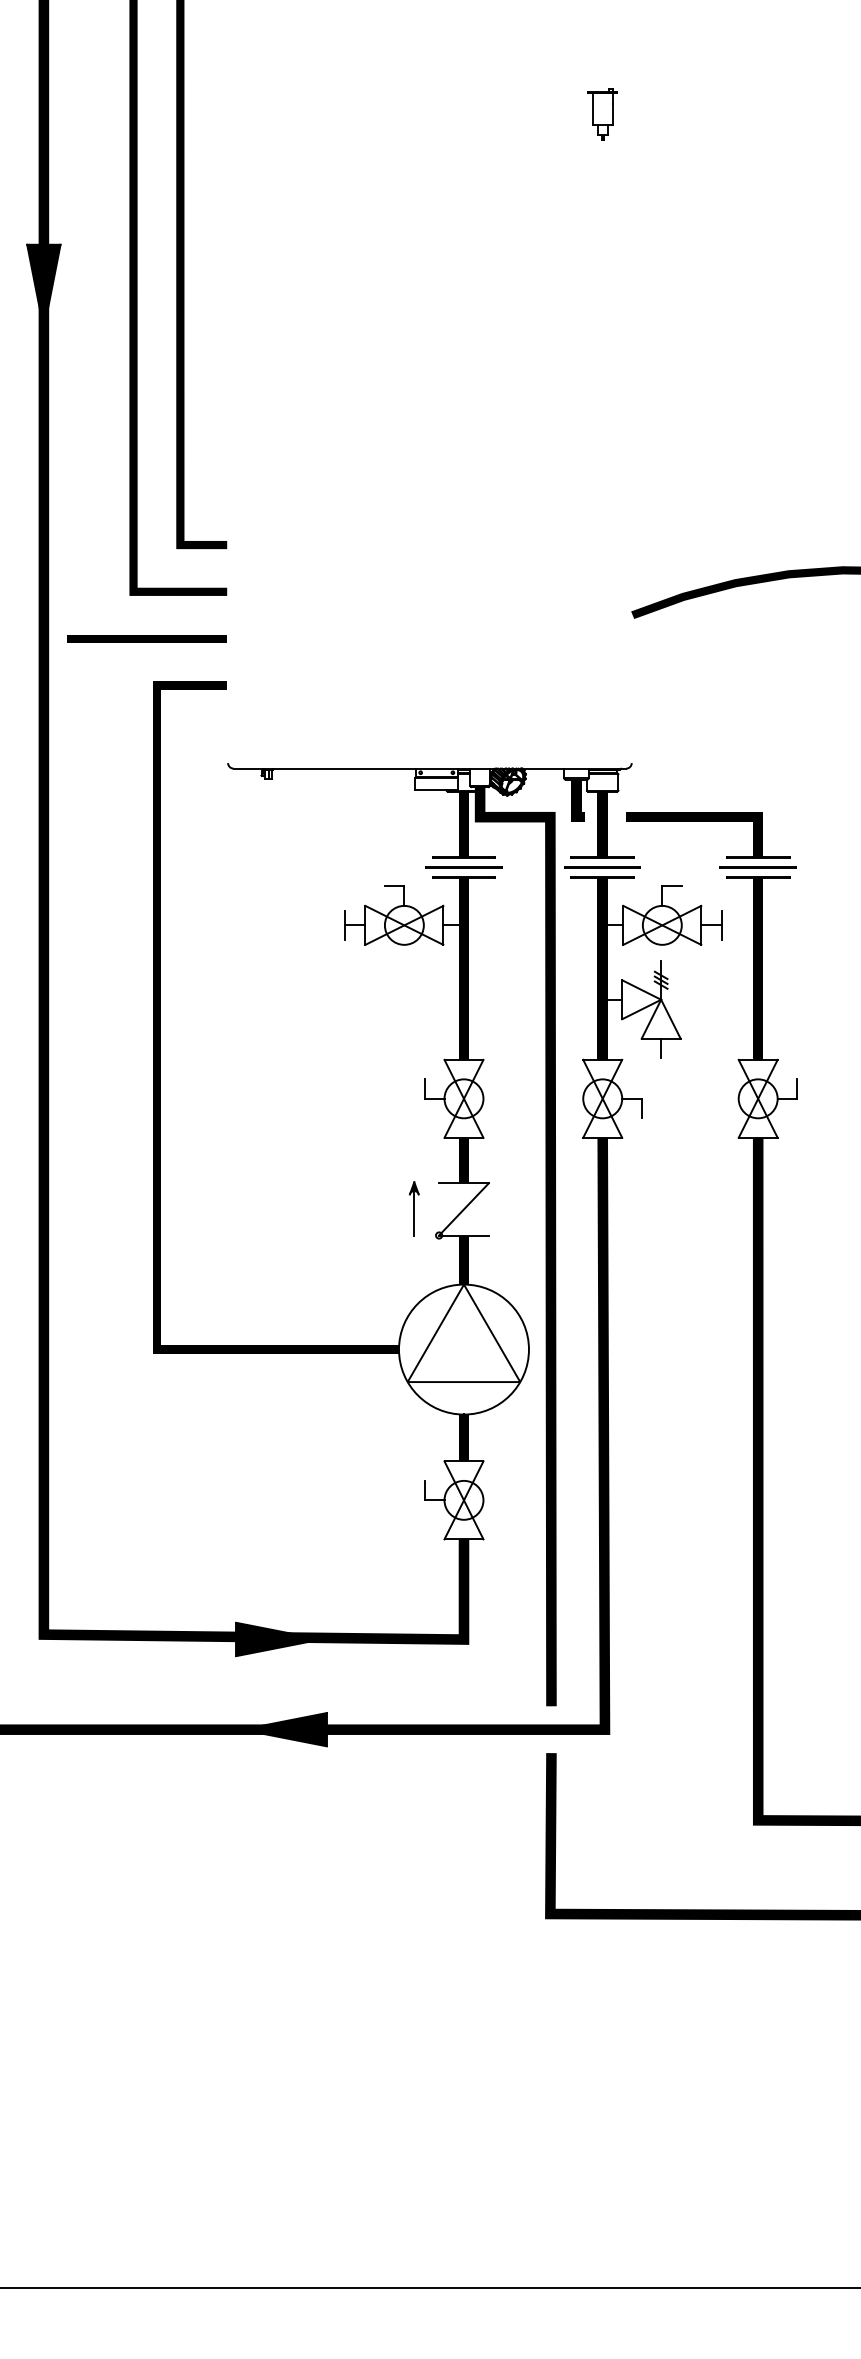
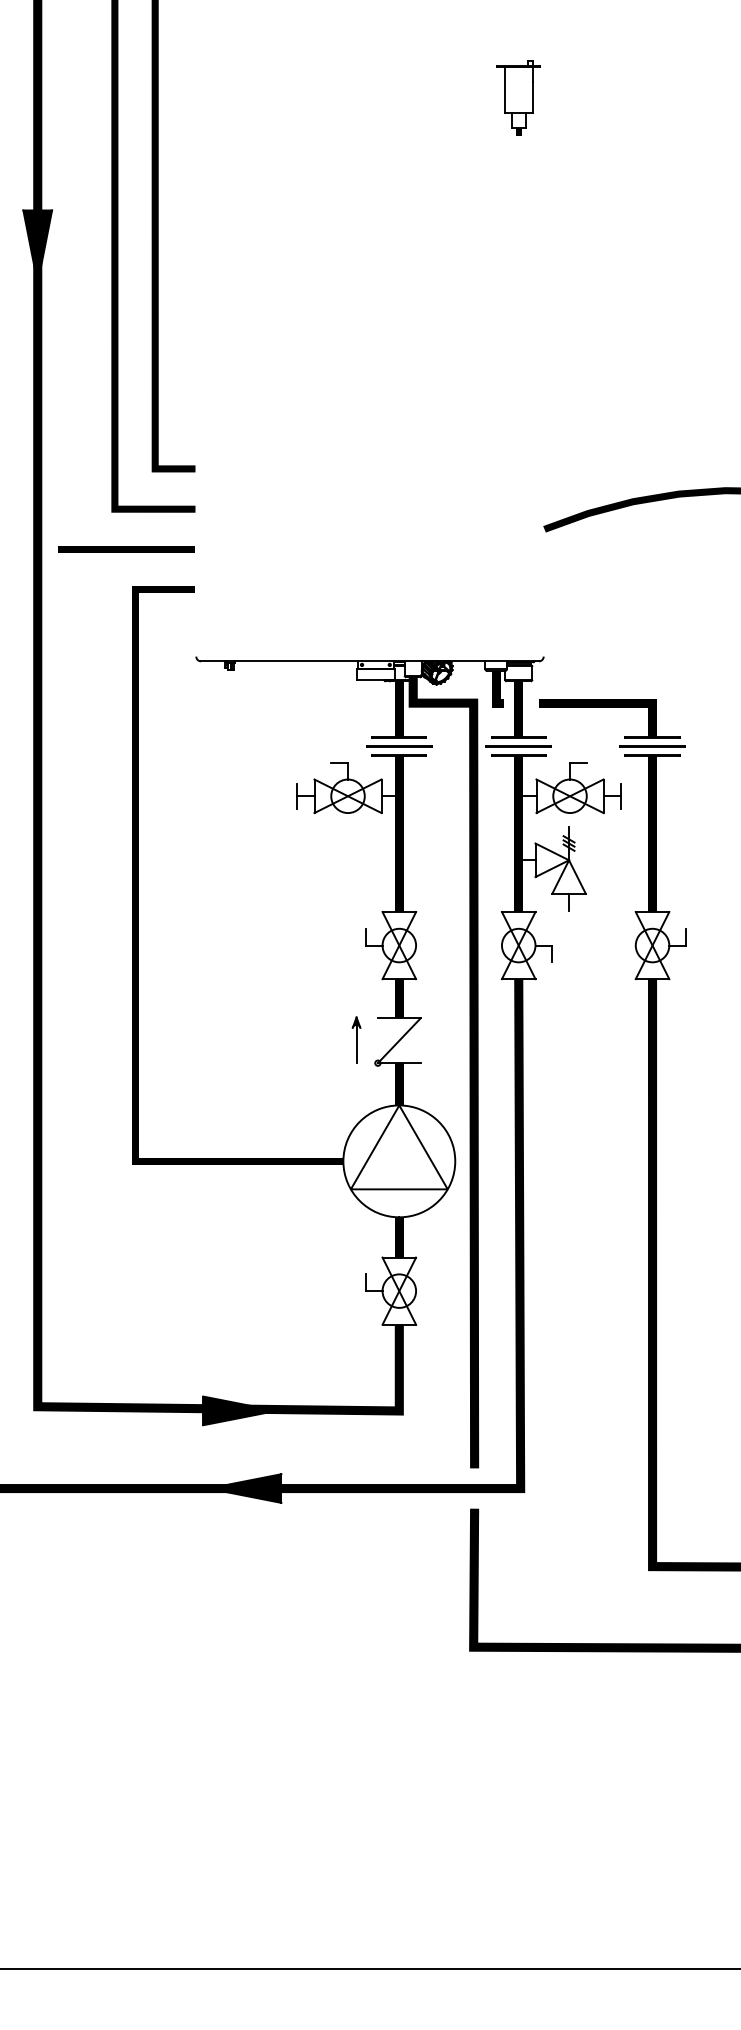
part: (602, 114) -> (518, 98), size x1.67

